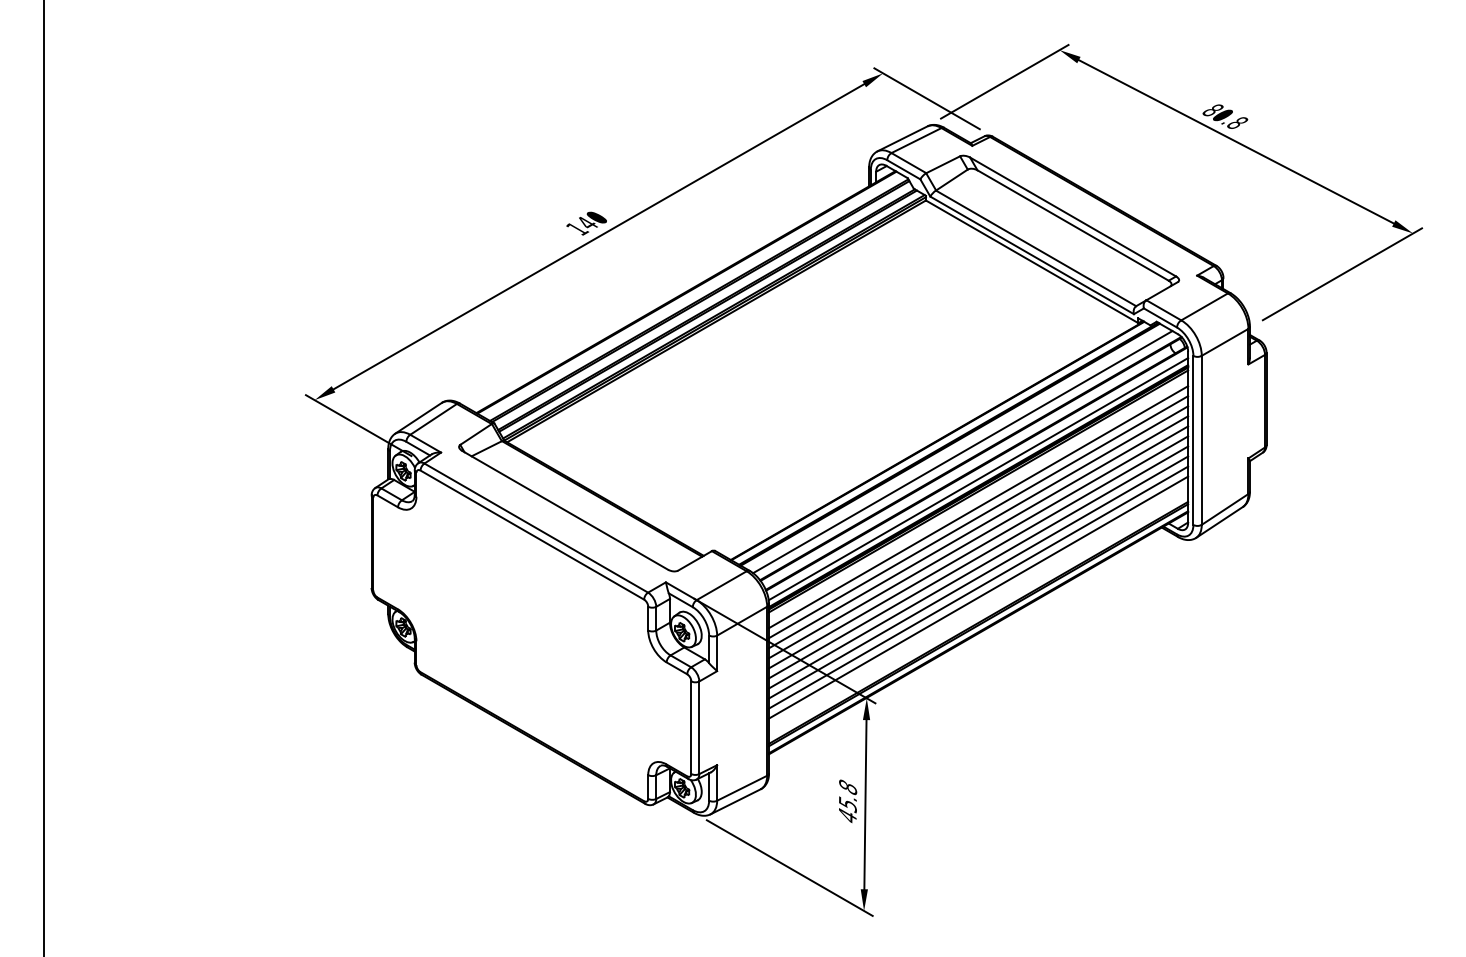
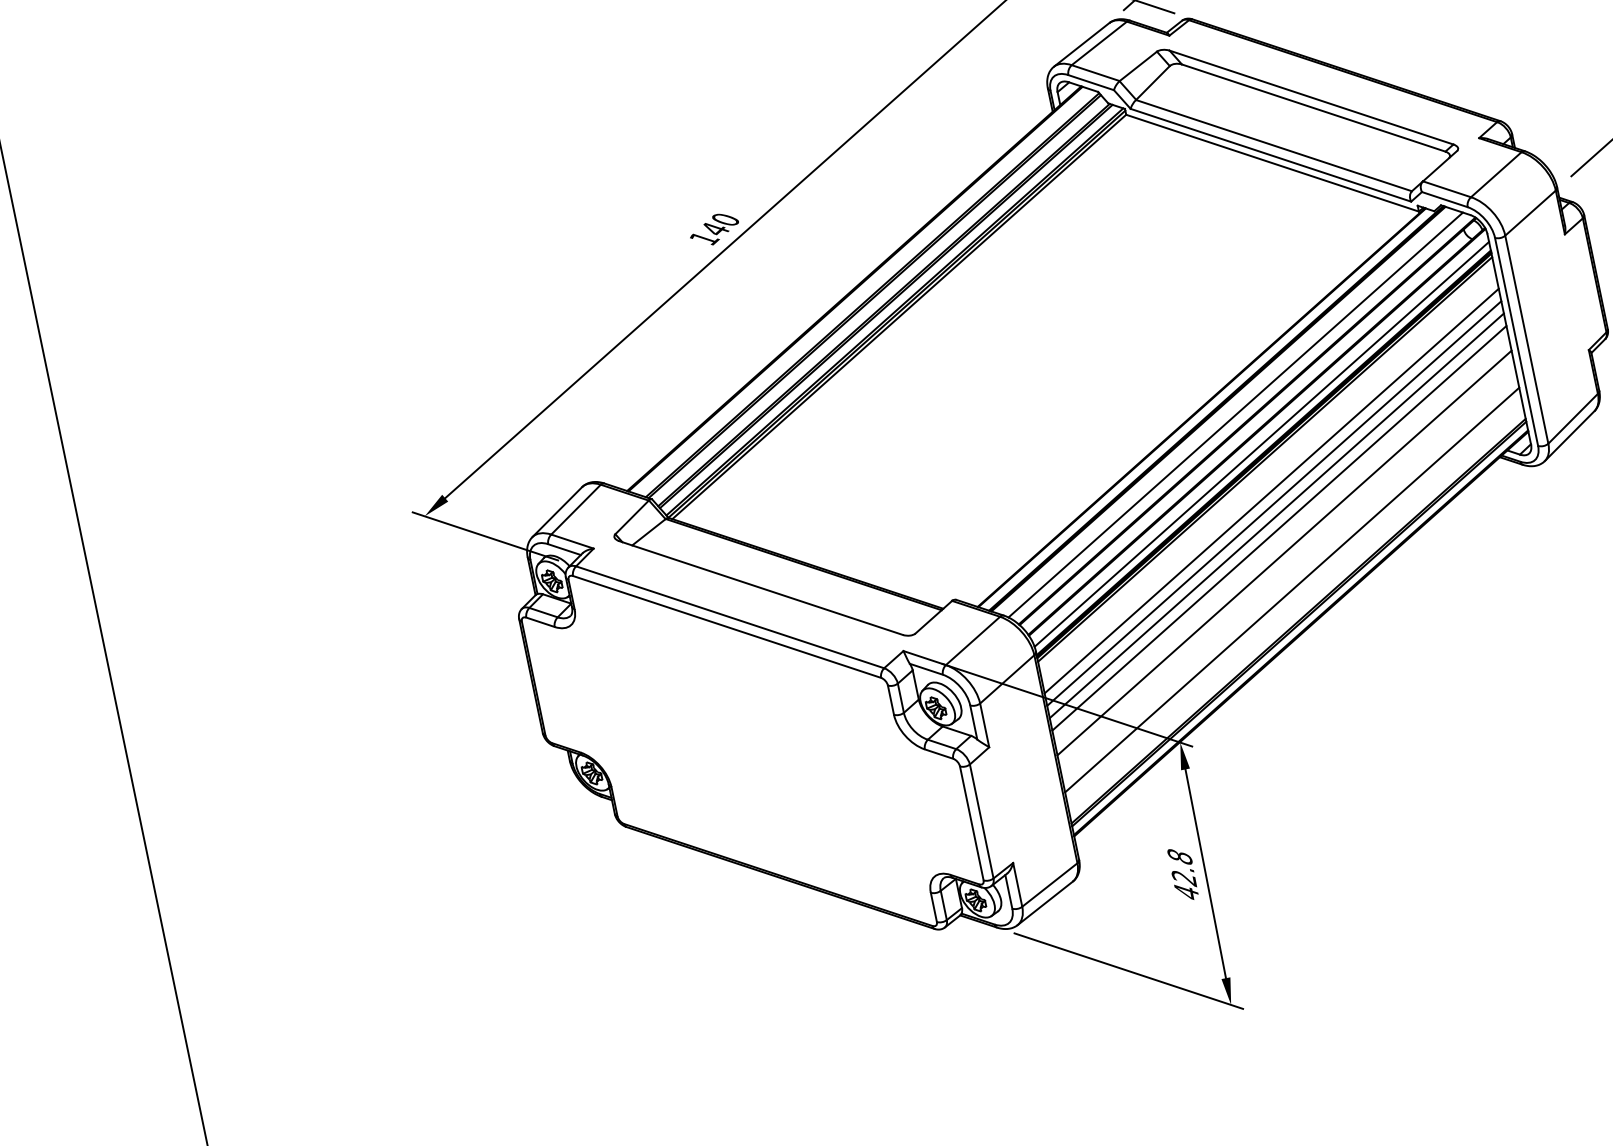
line: (978, 507) -> (1269, 479), removed
line: (978, 557) -> (1281, 540), removed
line: (978, 577) -> (1286, 565), removed
line: (978, 587) -> (1289, 577), removed
text: (847, 804) -> (1183, 878), 45.8 -> 42.8

